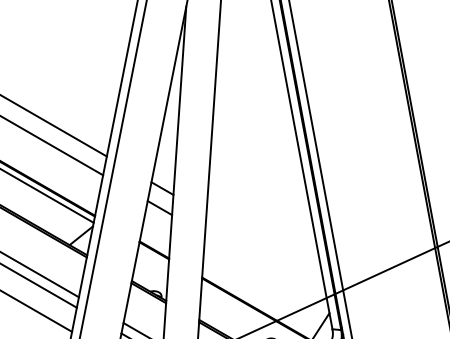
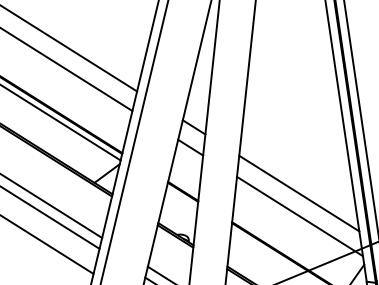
line: (264, 247) -> (298, 193), added
line: (266, 269) -> (299, 216), added

